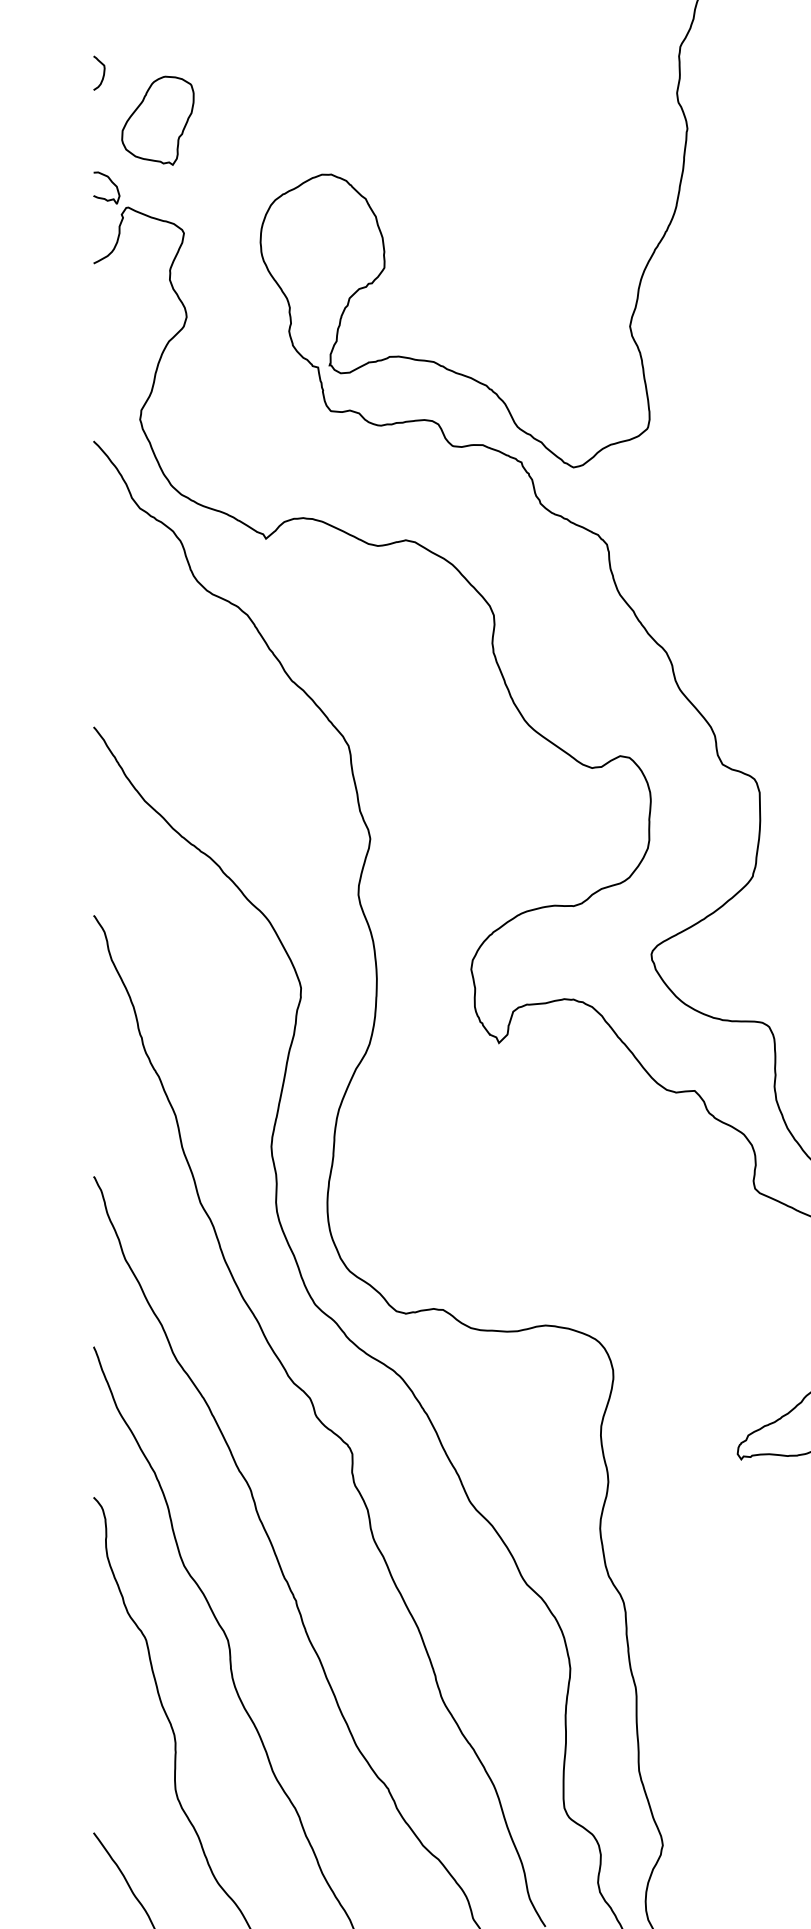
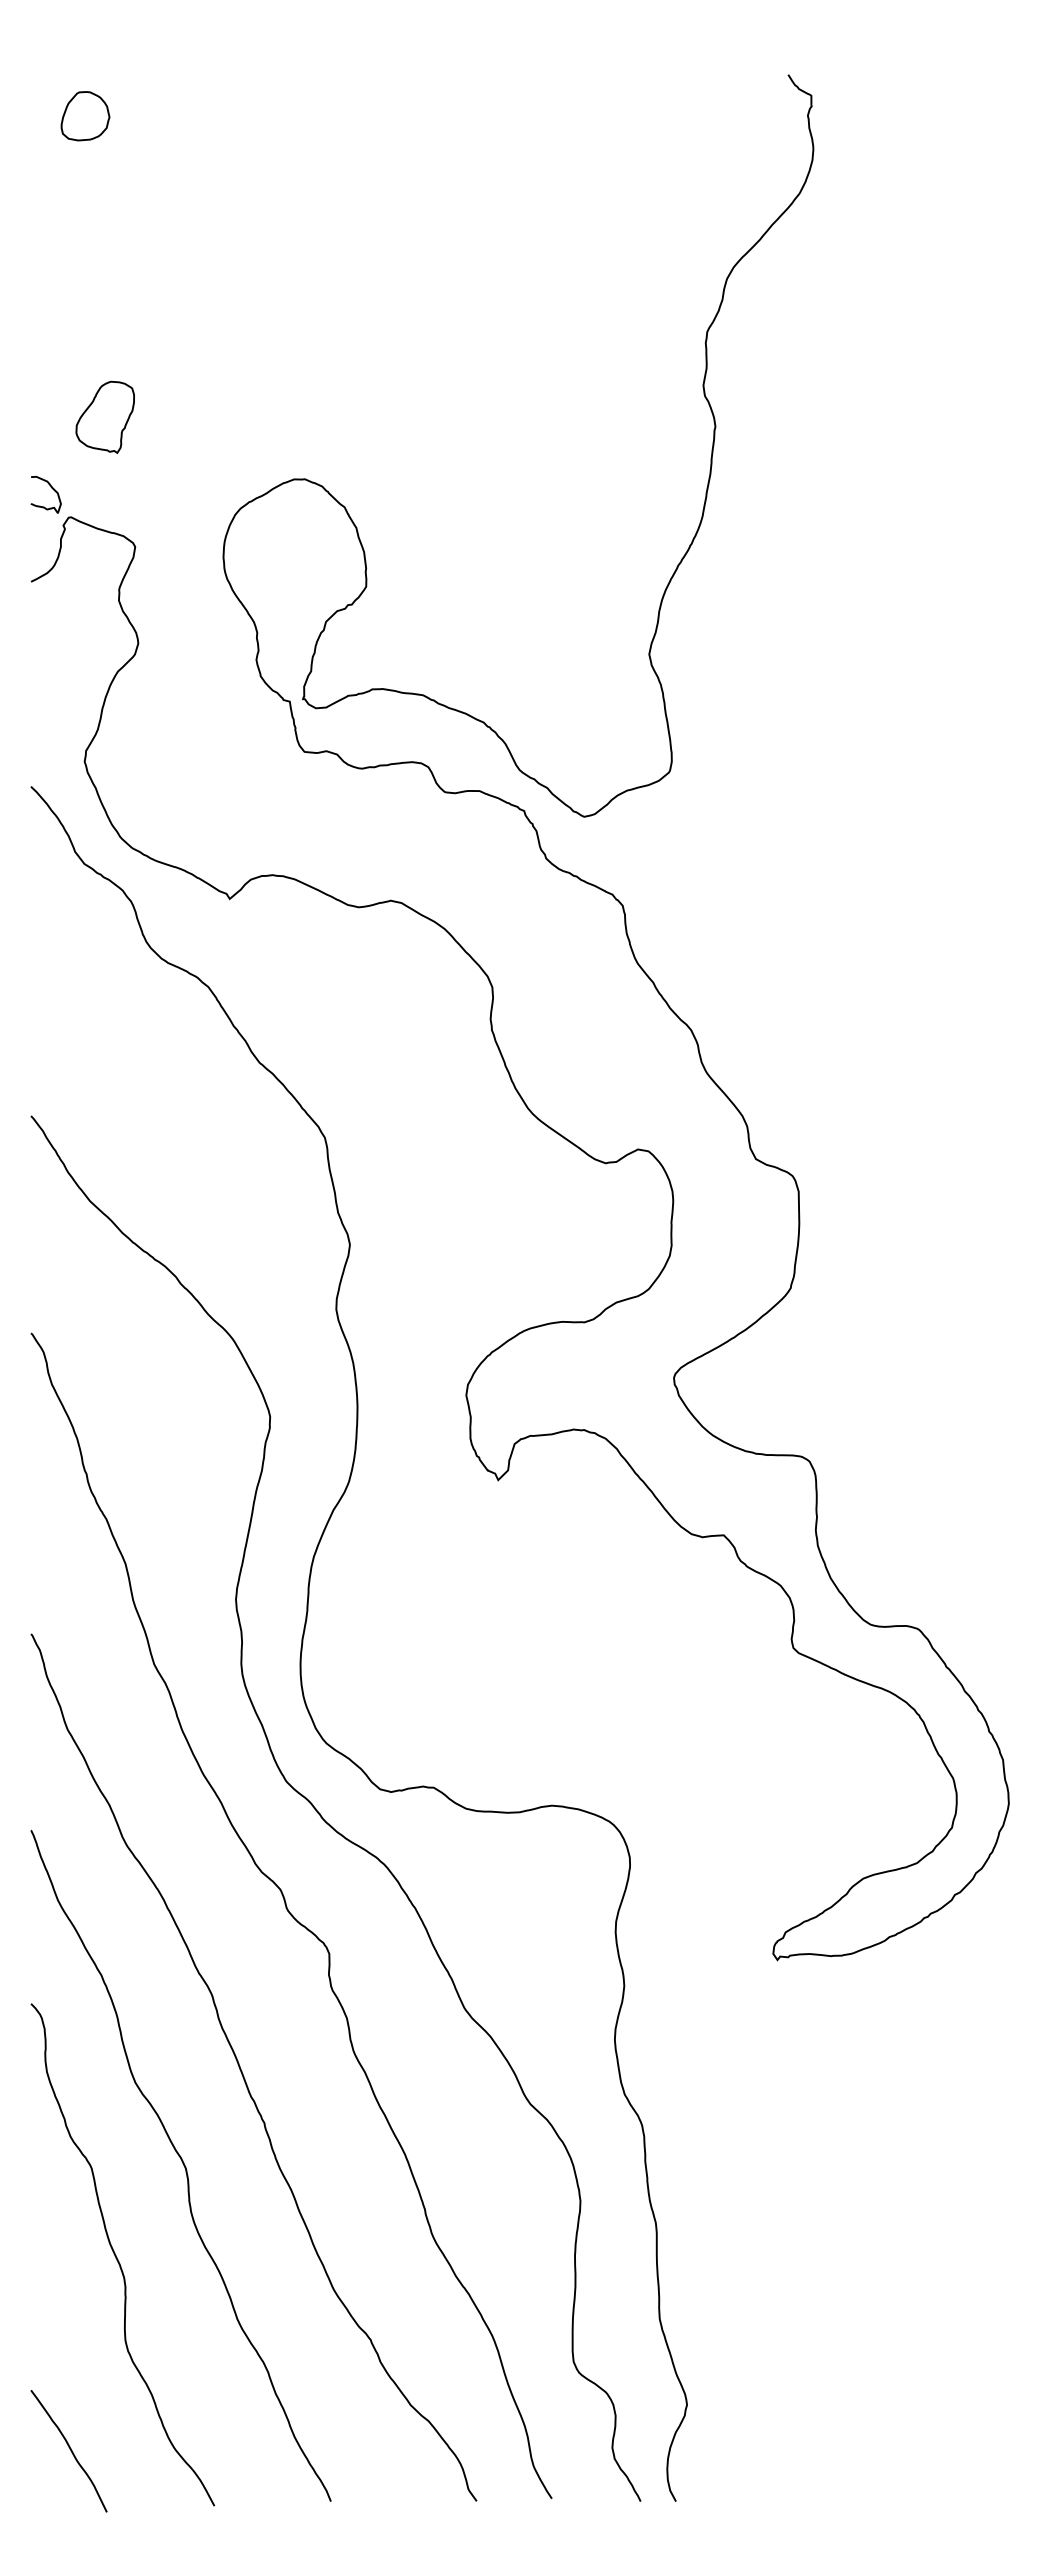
curve: (103, 73) -> (42, 362), removed
part: (158, 120) -> (105, 417), size x0.7

